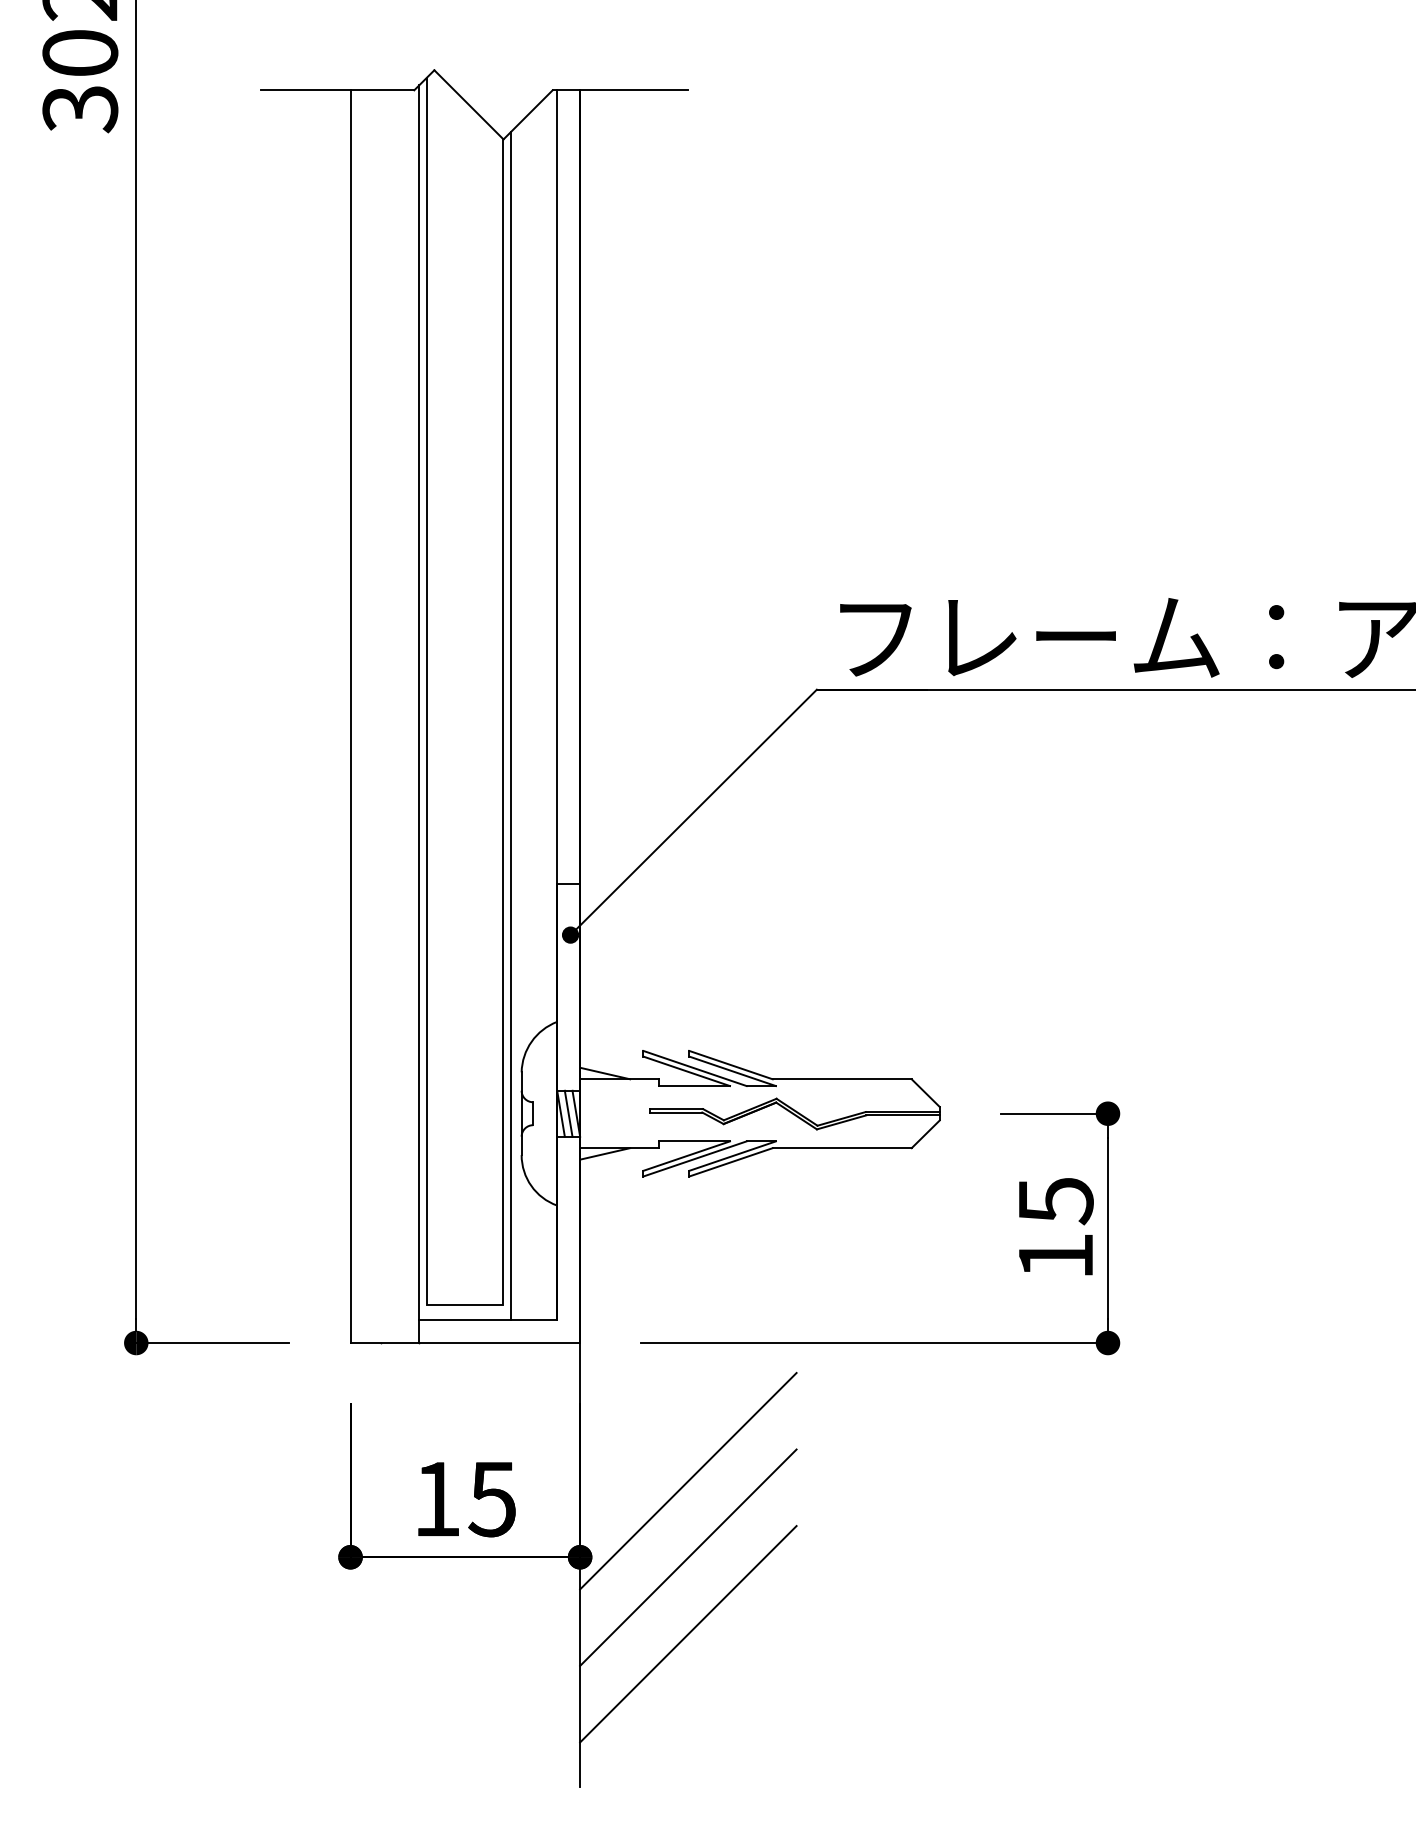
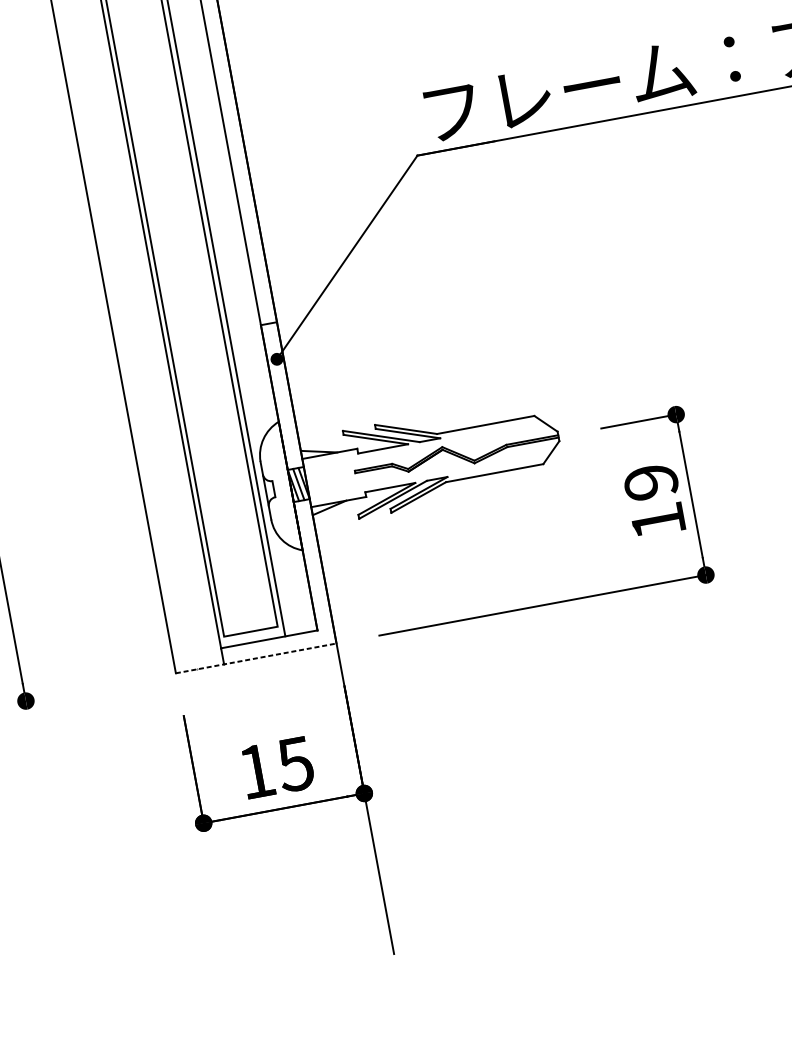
text: (1055, 1201) -> (650, 482), 15 -> 19
line: (212, 1343) -> (79, 691), removed
line: (465, 1343) -> (256, 658), solid -> dashed
line: (688, 1480) -> (430, 725), removed
line: (688, 1557) -> (440, 779), removed
line: (688, 1634) -> (450, 833), removed

